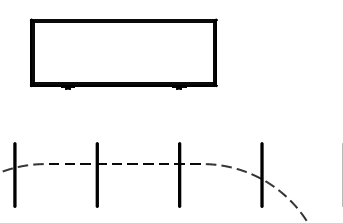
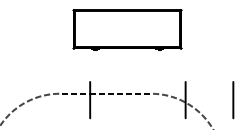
part: (123, 53) -> (127, 29), moved
fill: (15, 175) -> (42, 100), removed
fill: (178, 175) -> (137, 100), removed

